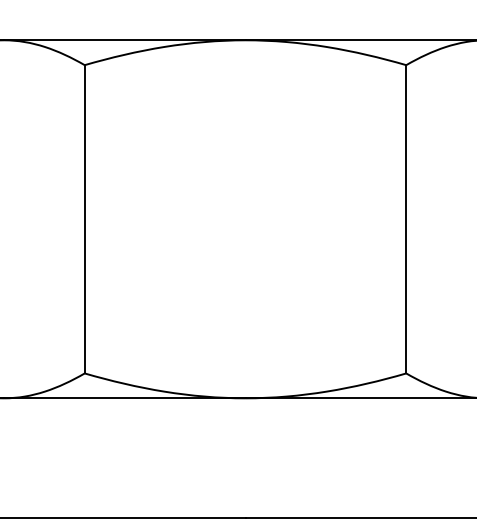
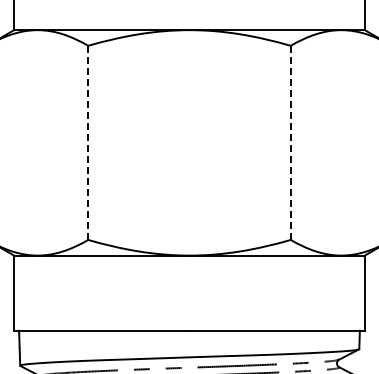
line: (85, 218) -> (88, 142), solid -> dashed
line: (405, 218) -> (290, 142), solid -> dashed

